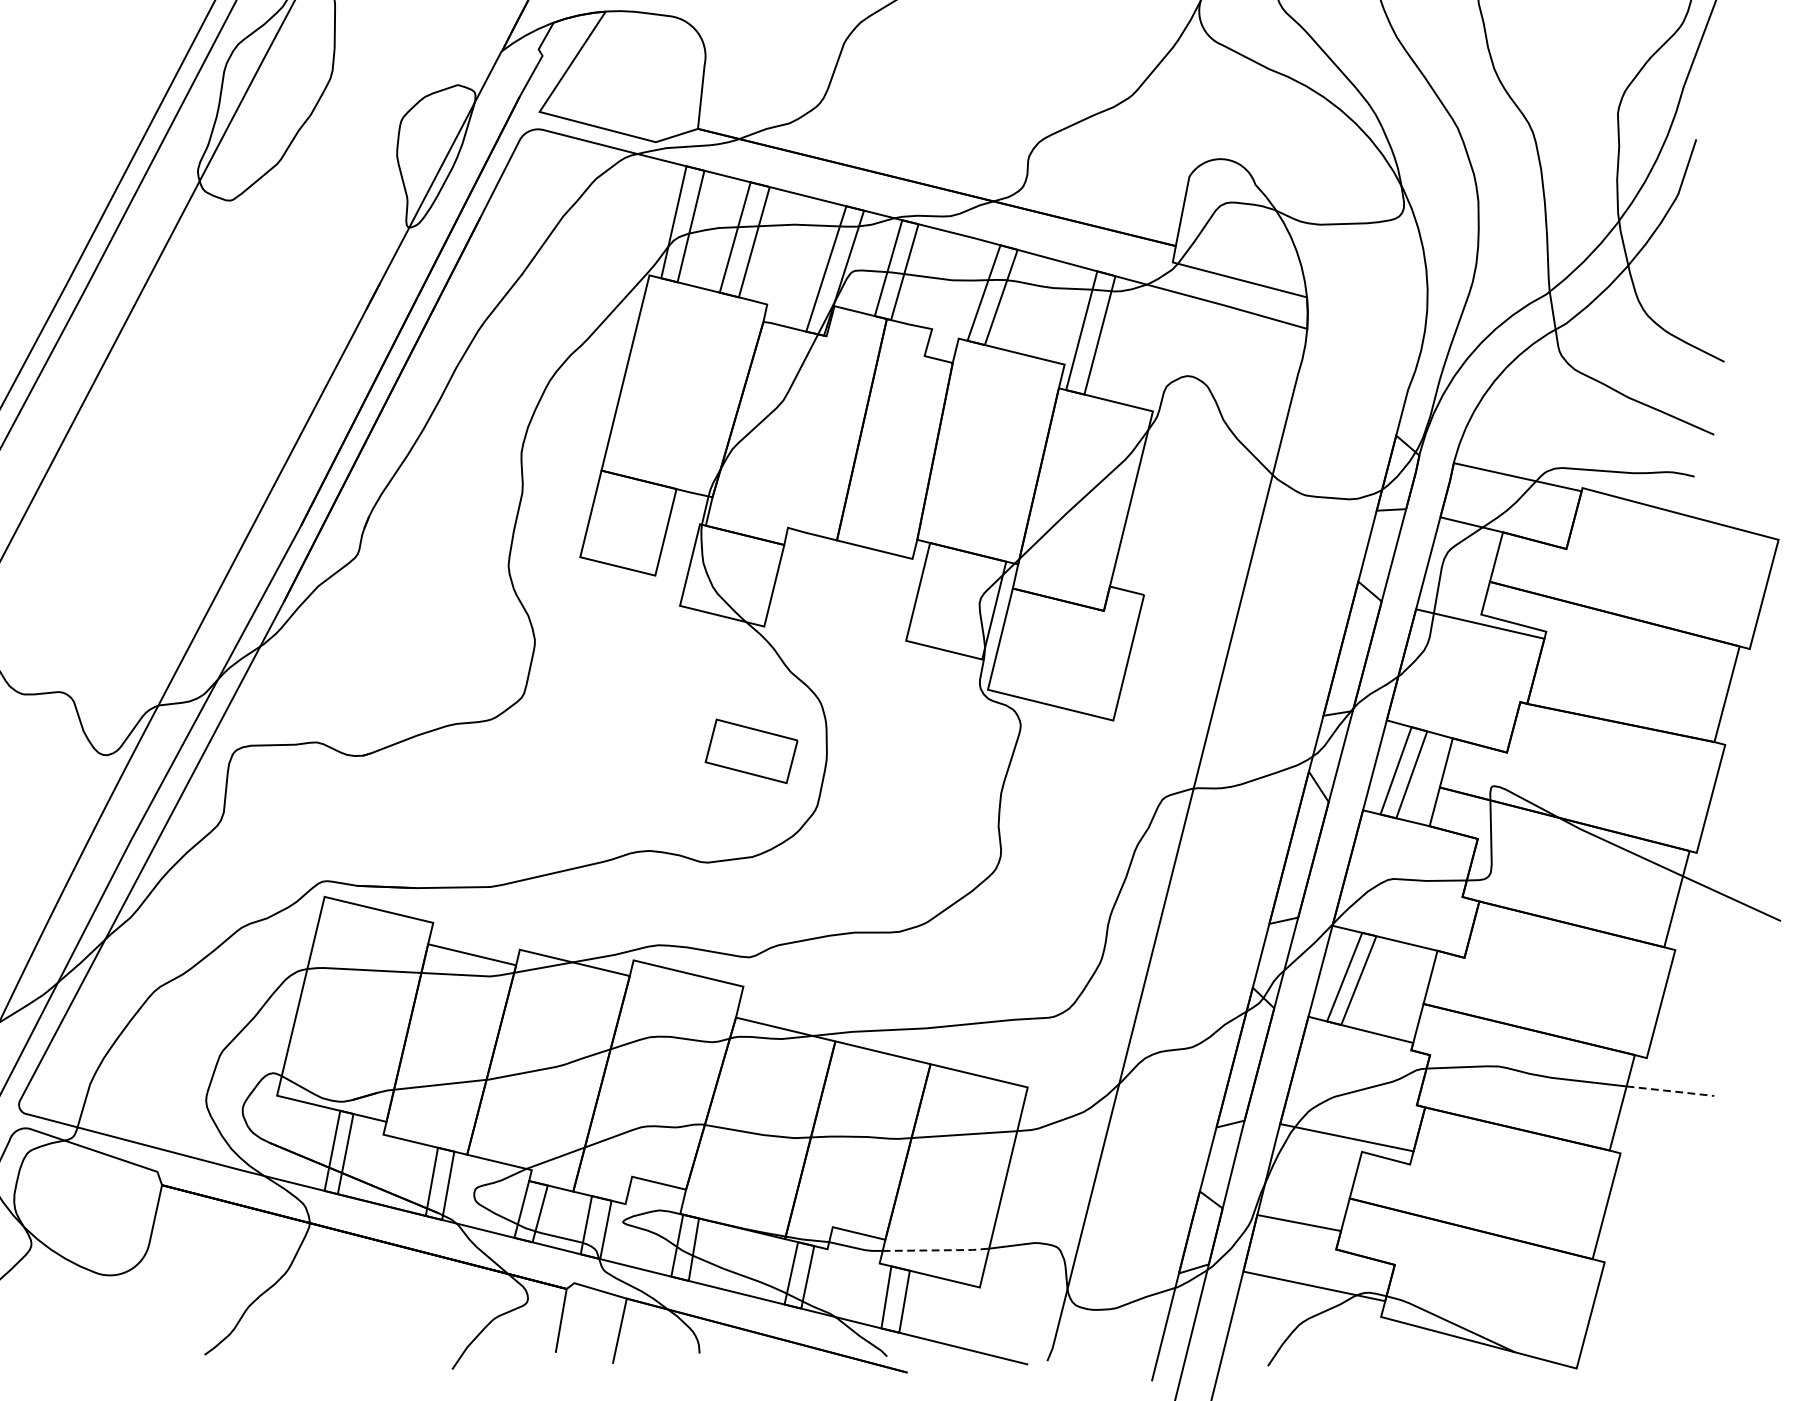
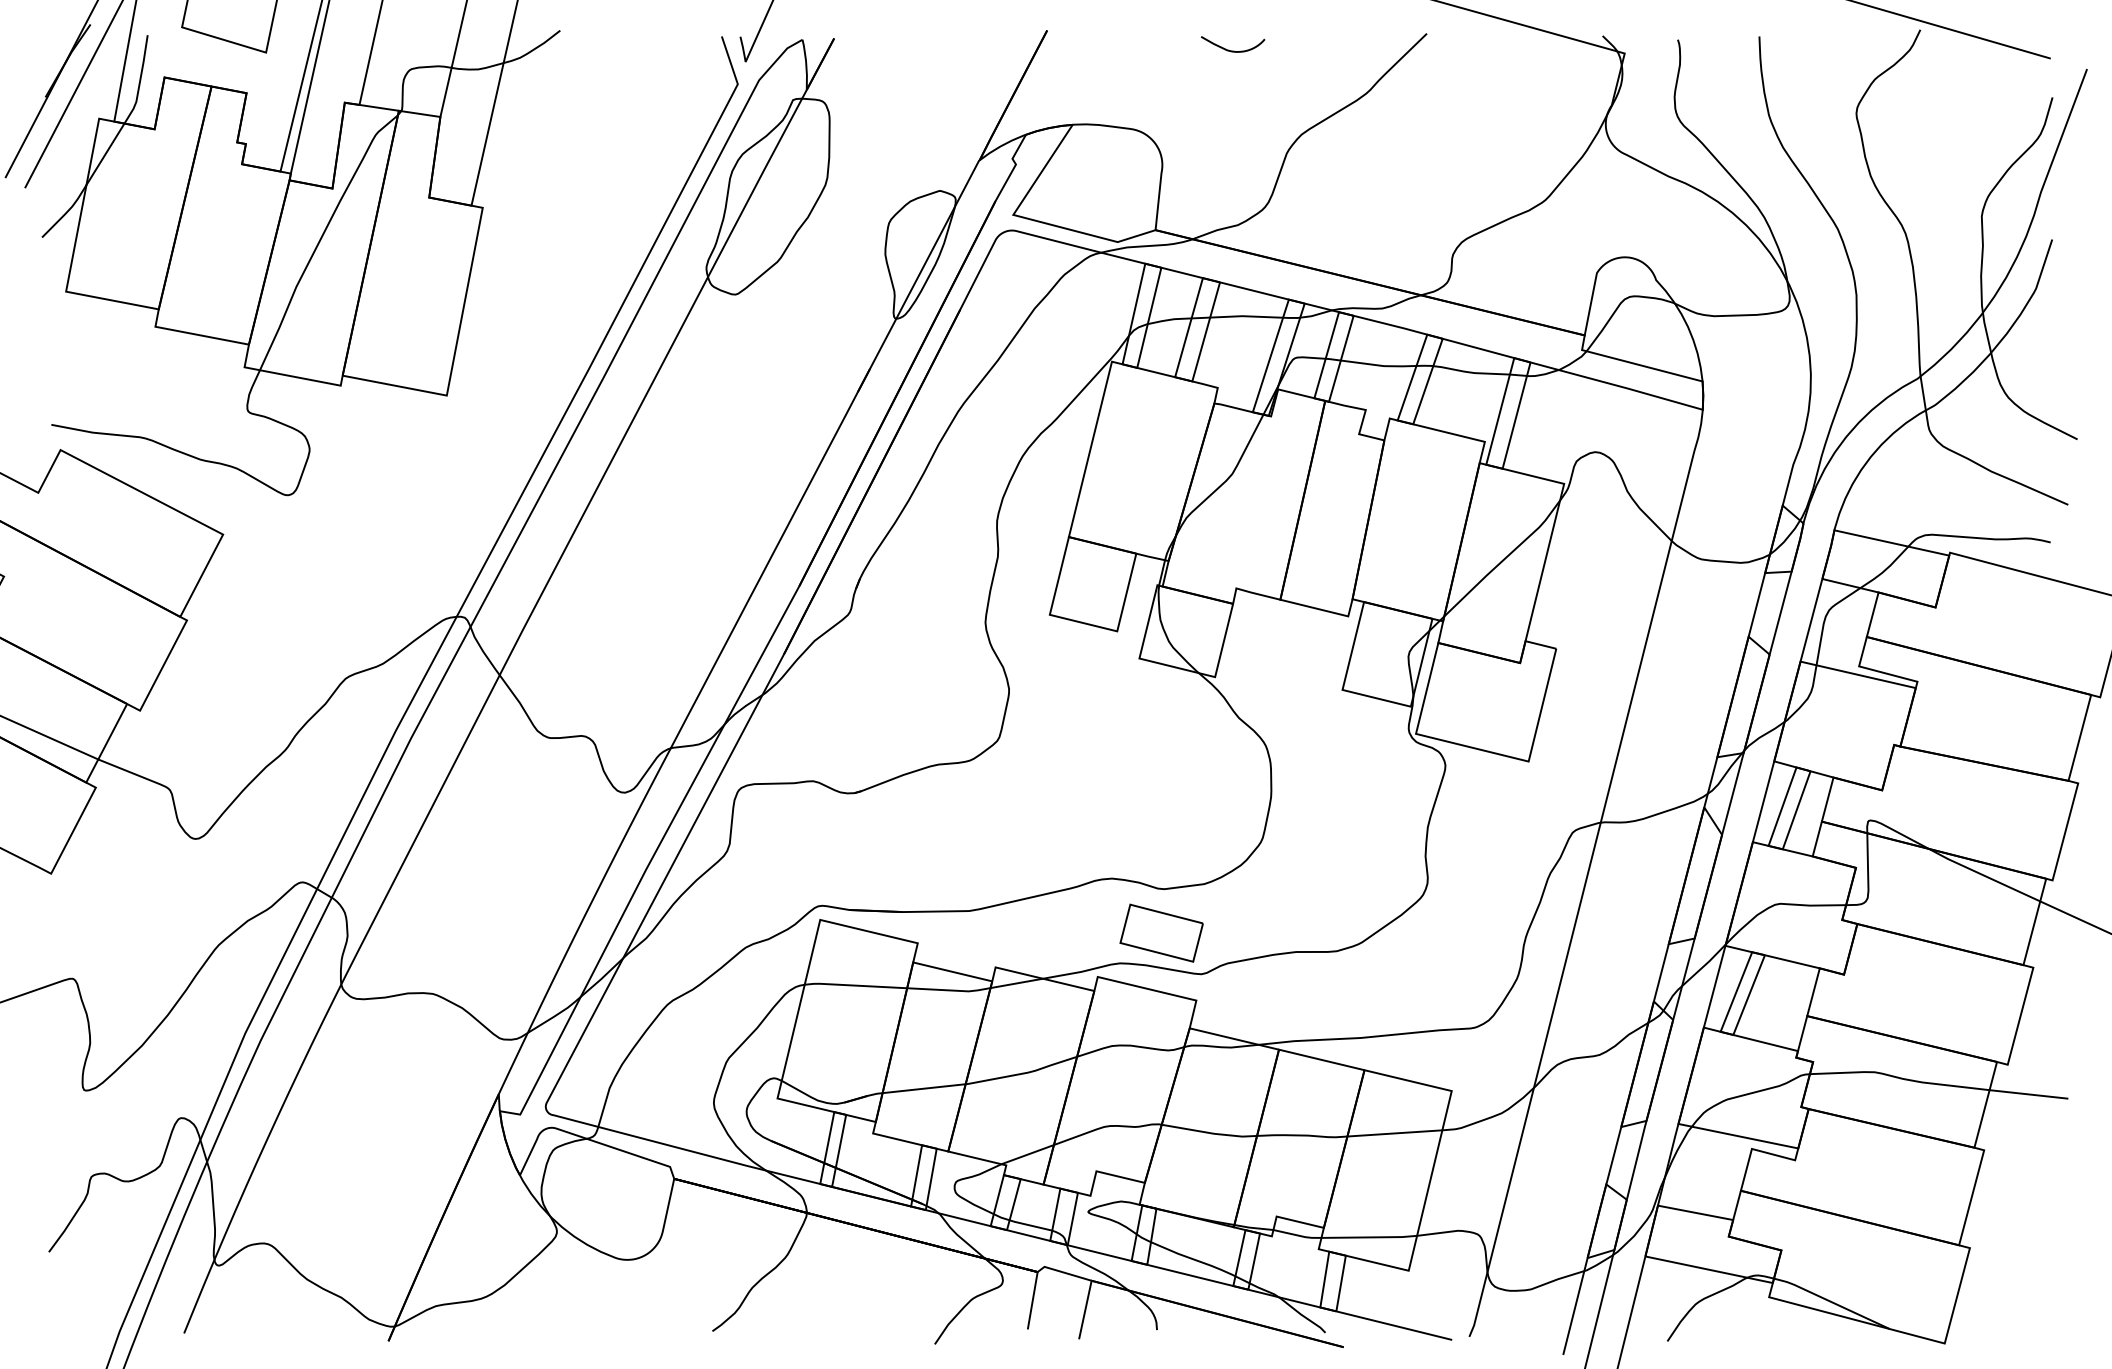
part: (751, 750) -> (1161, 932), moved
line: (1669, 1091) -> (2028, 1094), dashed -> solid
line: (937, 1250) -> (1370, 1237), dashed -> solid

